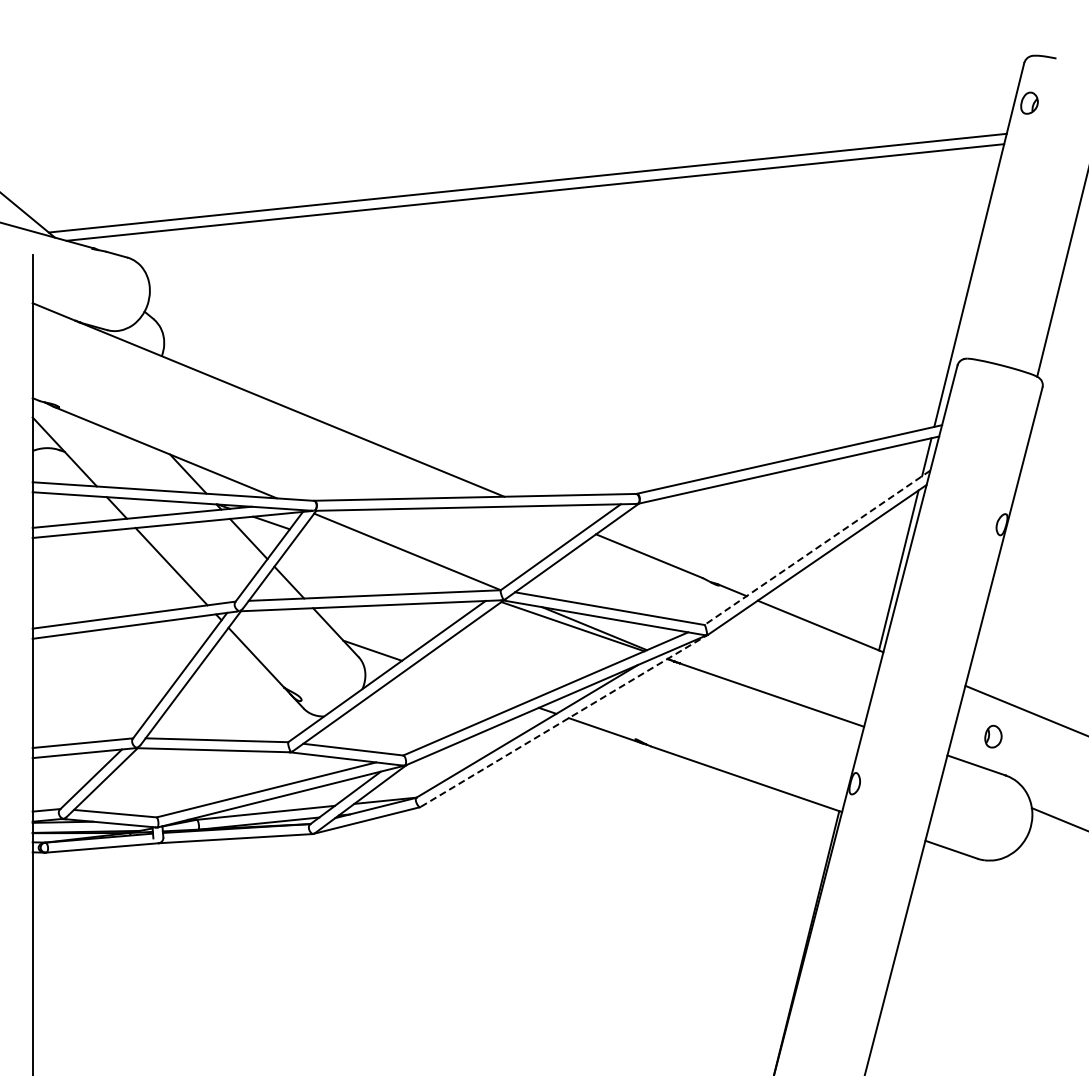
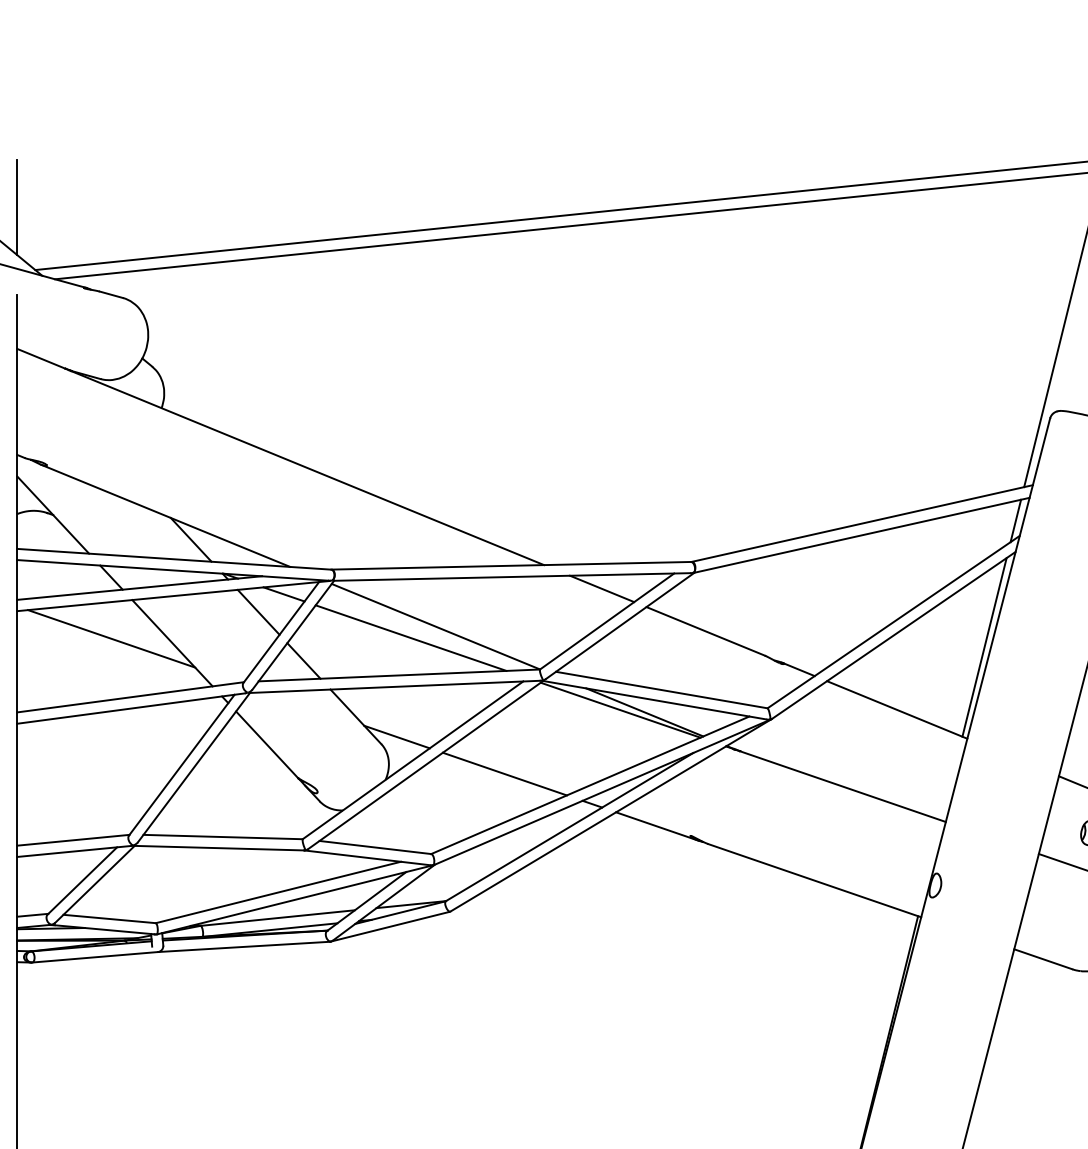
line: (32, 176) -> (17, 207), added
line: (556, 517) -> (602, 588), added
line: (817, 547) -> (893, 621), dashed -> solid
line: (384, 561) -> (410, 637), added
line: (117, 562) -> (112, 638), added
line: (468, 683) -> (504, 773), added
line: (564, 720) -> (611, 814), dashed -> solid

